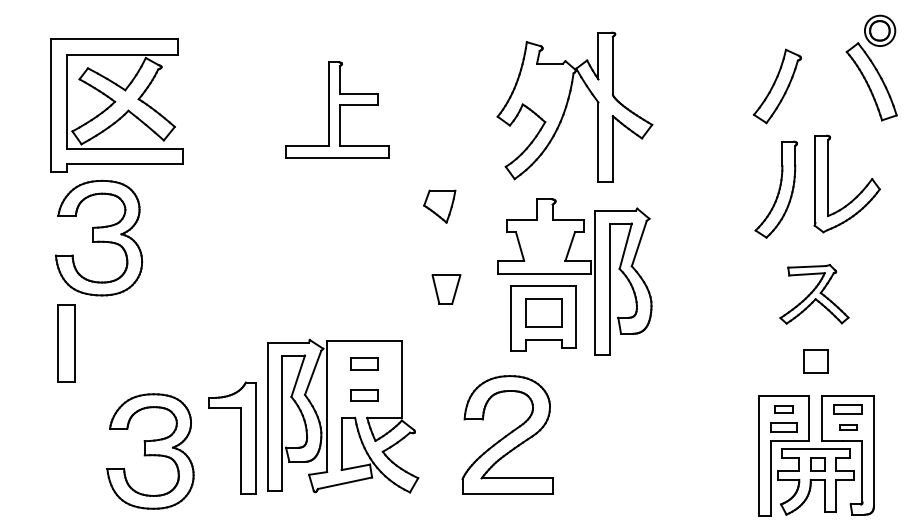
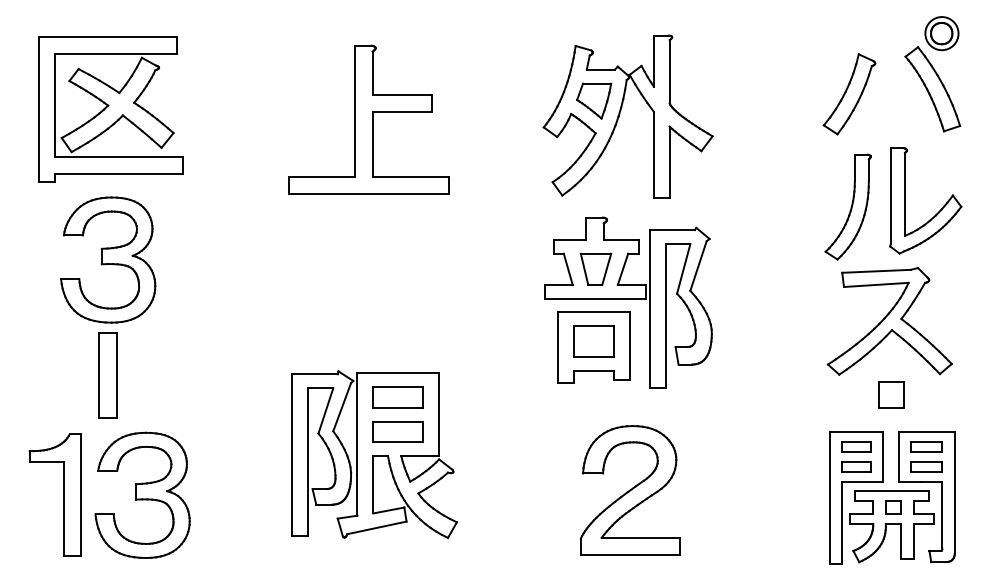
part: (871, 67) -> (932, 73), moved
part: (116, 105) -> (109, 109), moved
part: (337, 109) -> (368, 119), size x1.43
part: (439, 206) -> (593, 100), moved
part: (446, 289) -> (596, 269), moved
part: (814, 294) -> (889, 321), size x1.67
part: (66, 343) -> (107, 375), moved
part: (364, 363) -> (398, 397), size x1.67
part: (364, 395) -> (398, 431), size x1.67
part: (783, 409) -> (856, 447), size x1.43
part: (847, 427) -> (925, 466), size x1.67
part: (507, 434) -> (629, 489), moved
part: (240, 437) -> (63, 494), moved
part: (150, 451) -> (142, 495), moved

